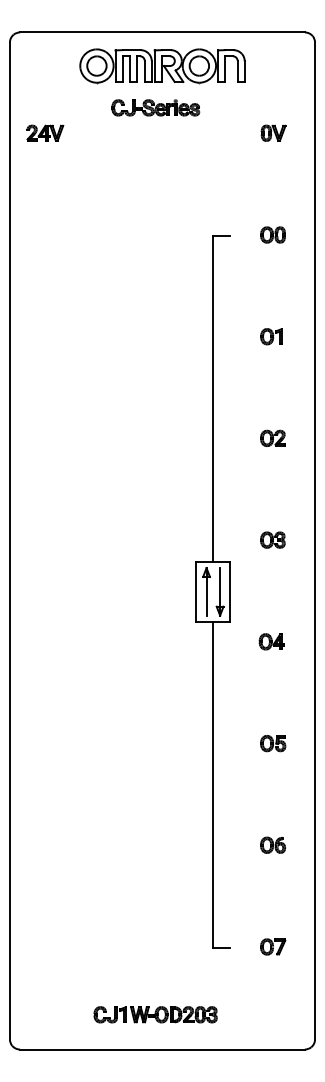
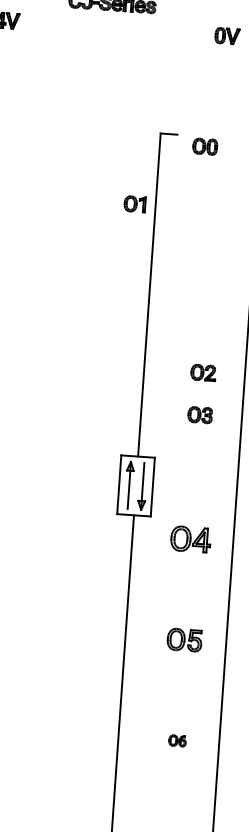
part: (272, 234) -> (204, 146), moved
part: (271, 336) -> (135, 203), moved
part: (272, 437) -> (202, 371), moved
part: (272, 539) -> (199, 414), moved
part: (271, 641) -> (190, 539), size x1.6
part: (273, 743) -> (185, 640), size x1.4
part: (272, 844) -> (177, 740), size x0.7

